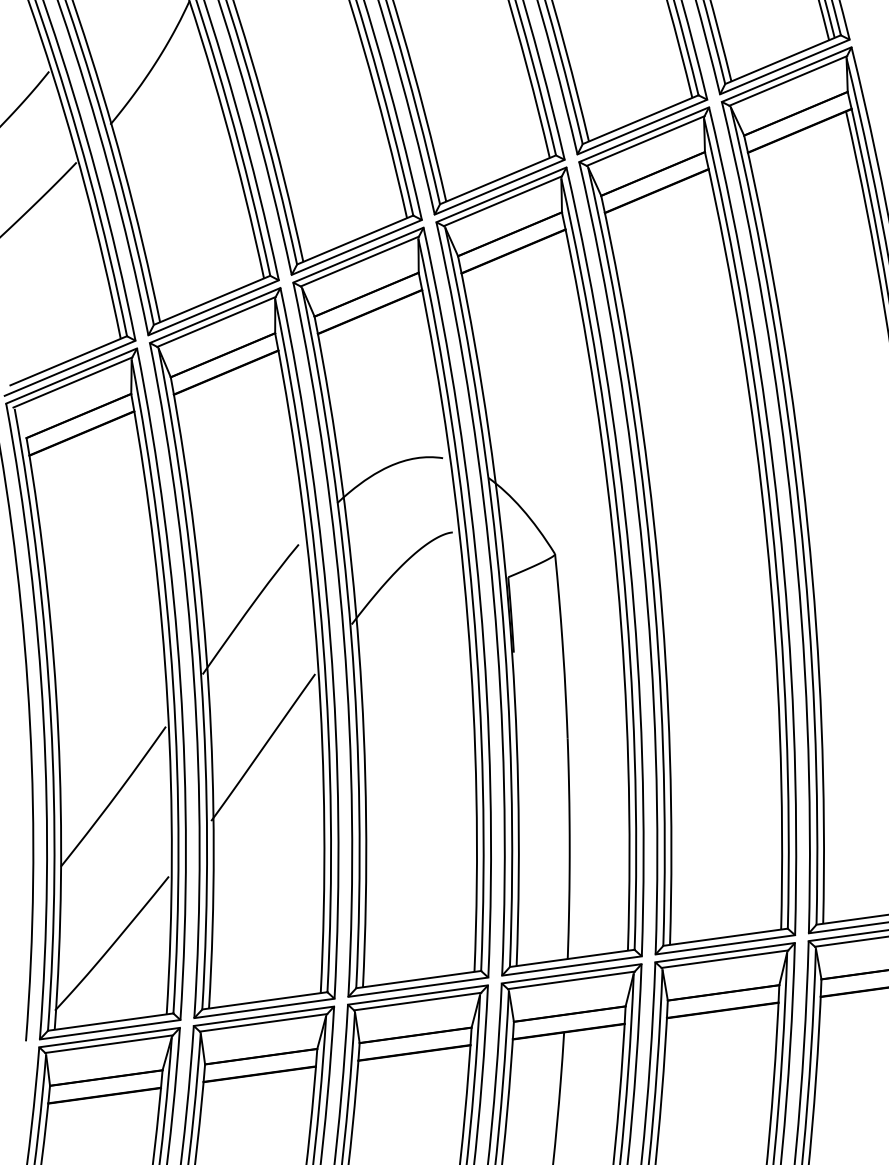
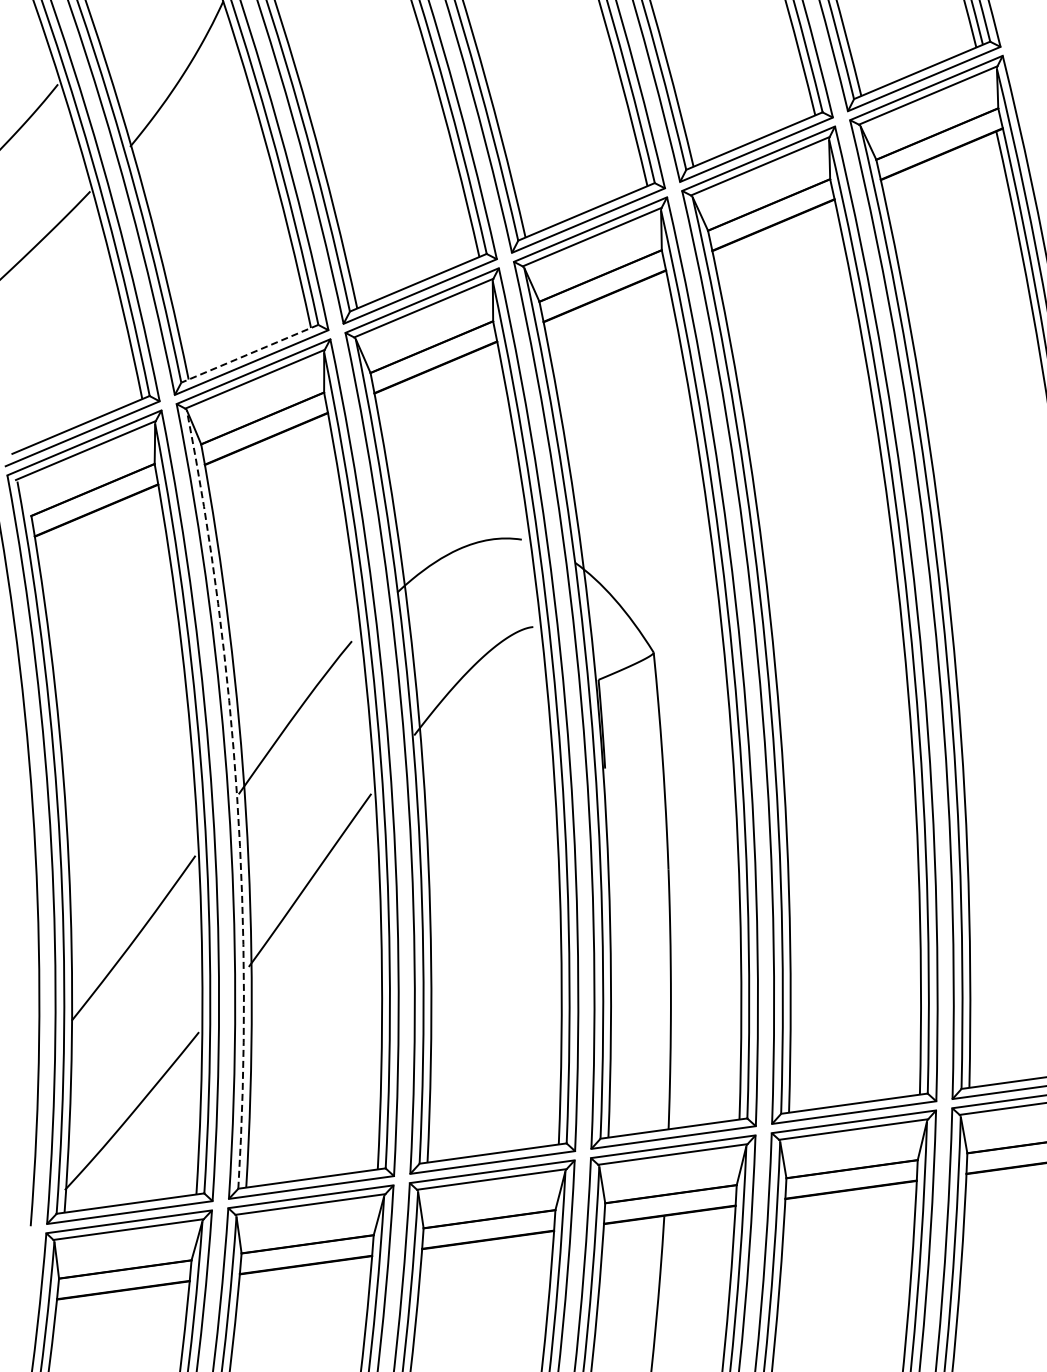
line: (211, 300) -> (249, 354), solid -> dashed
arc: (201, 677) -> (237, 797), solid -> dashed

